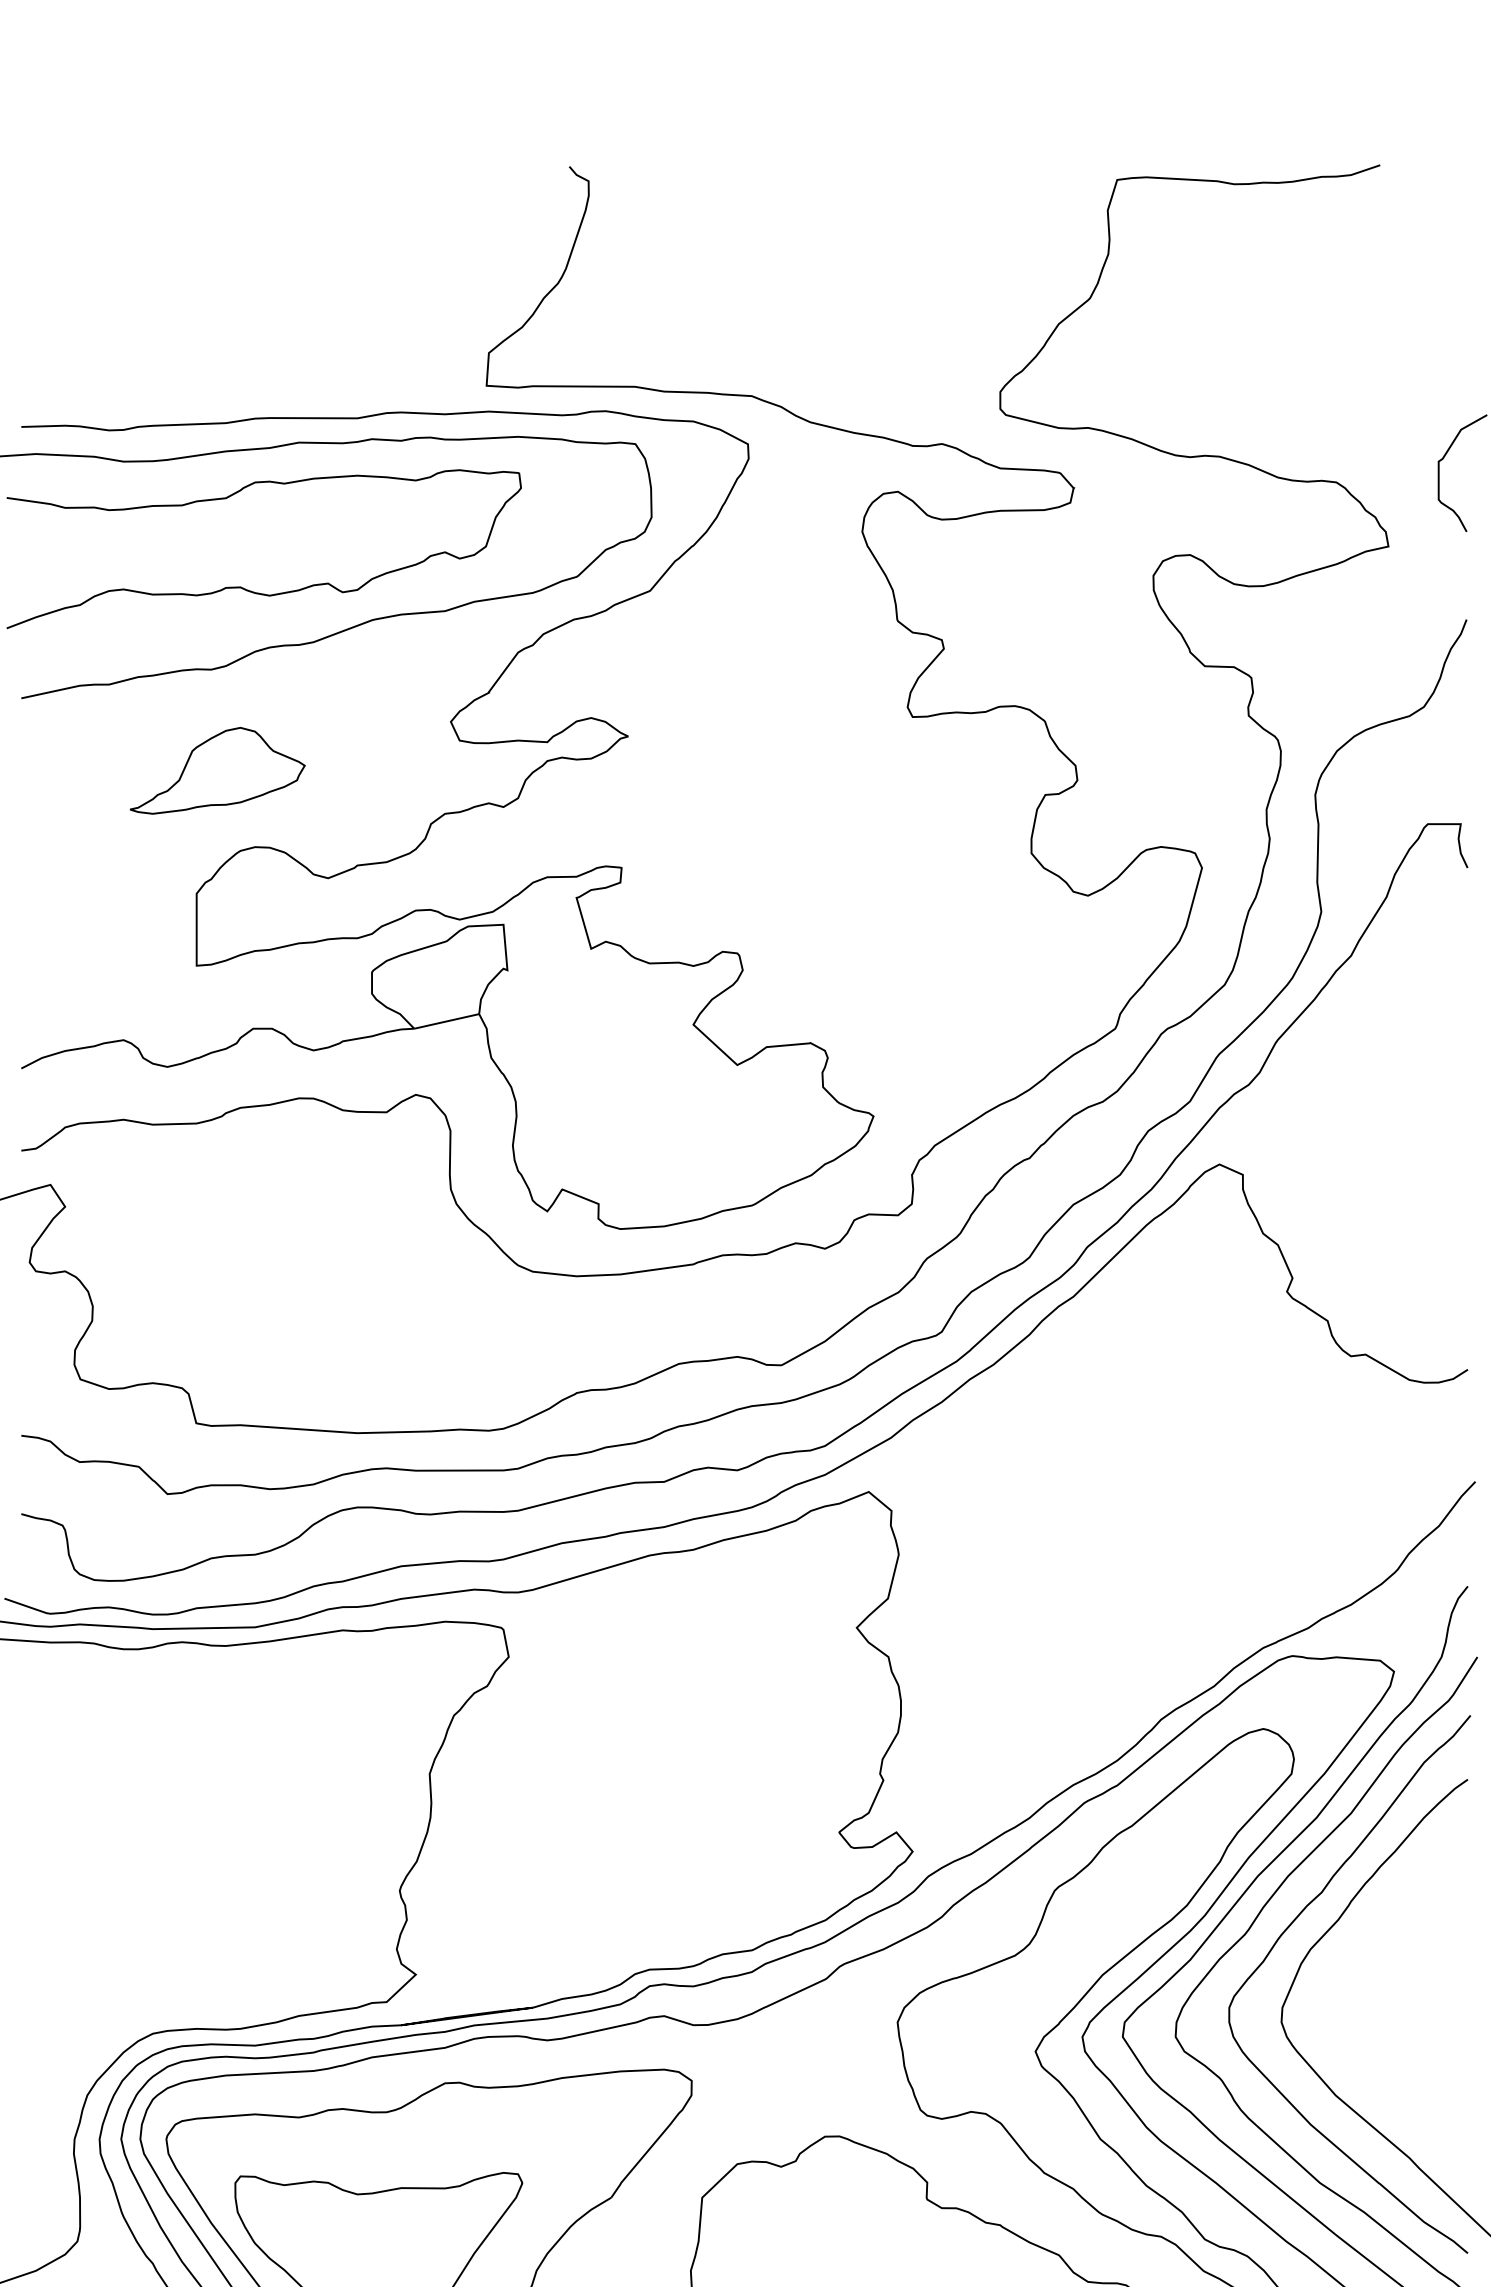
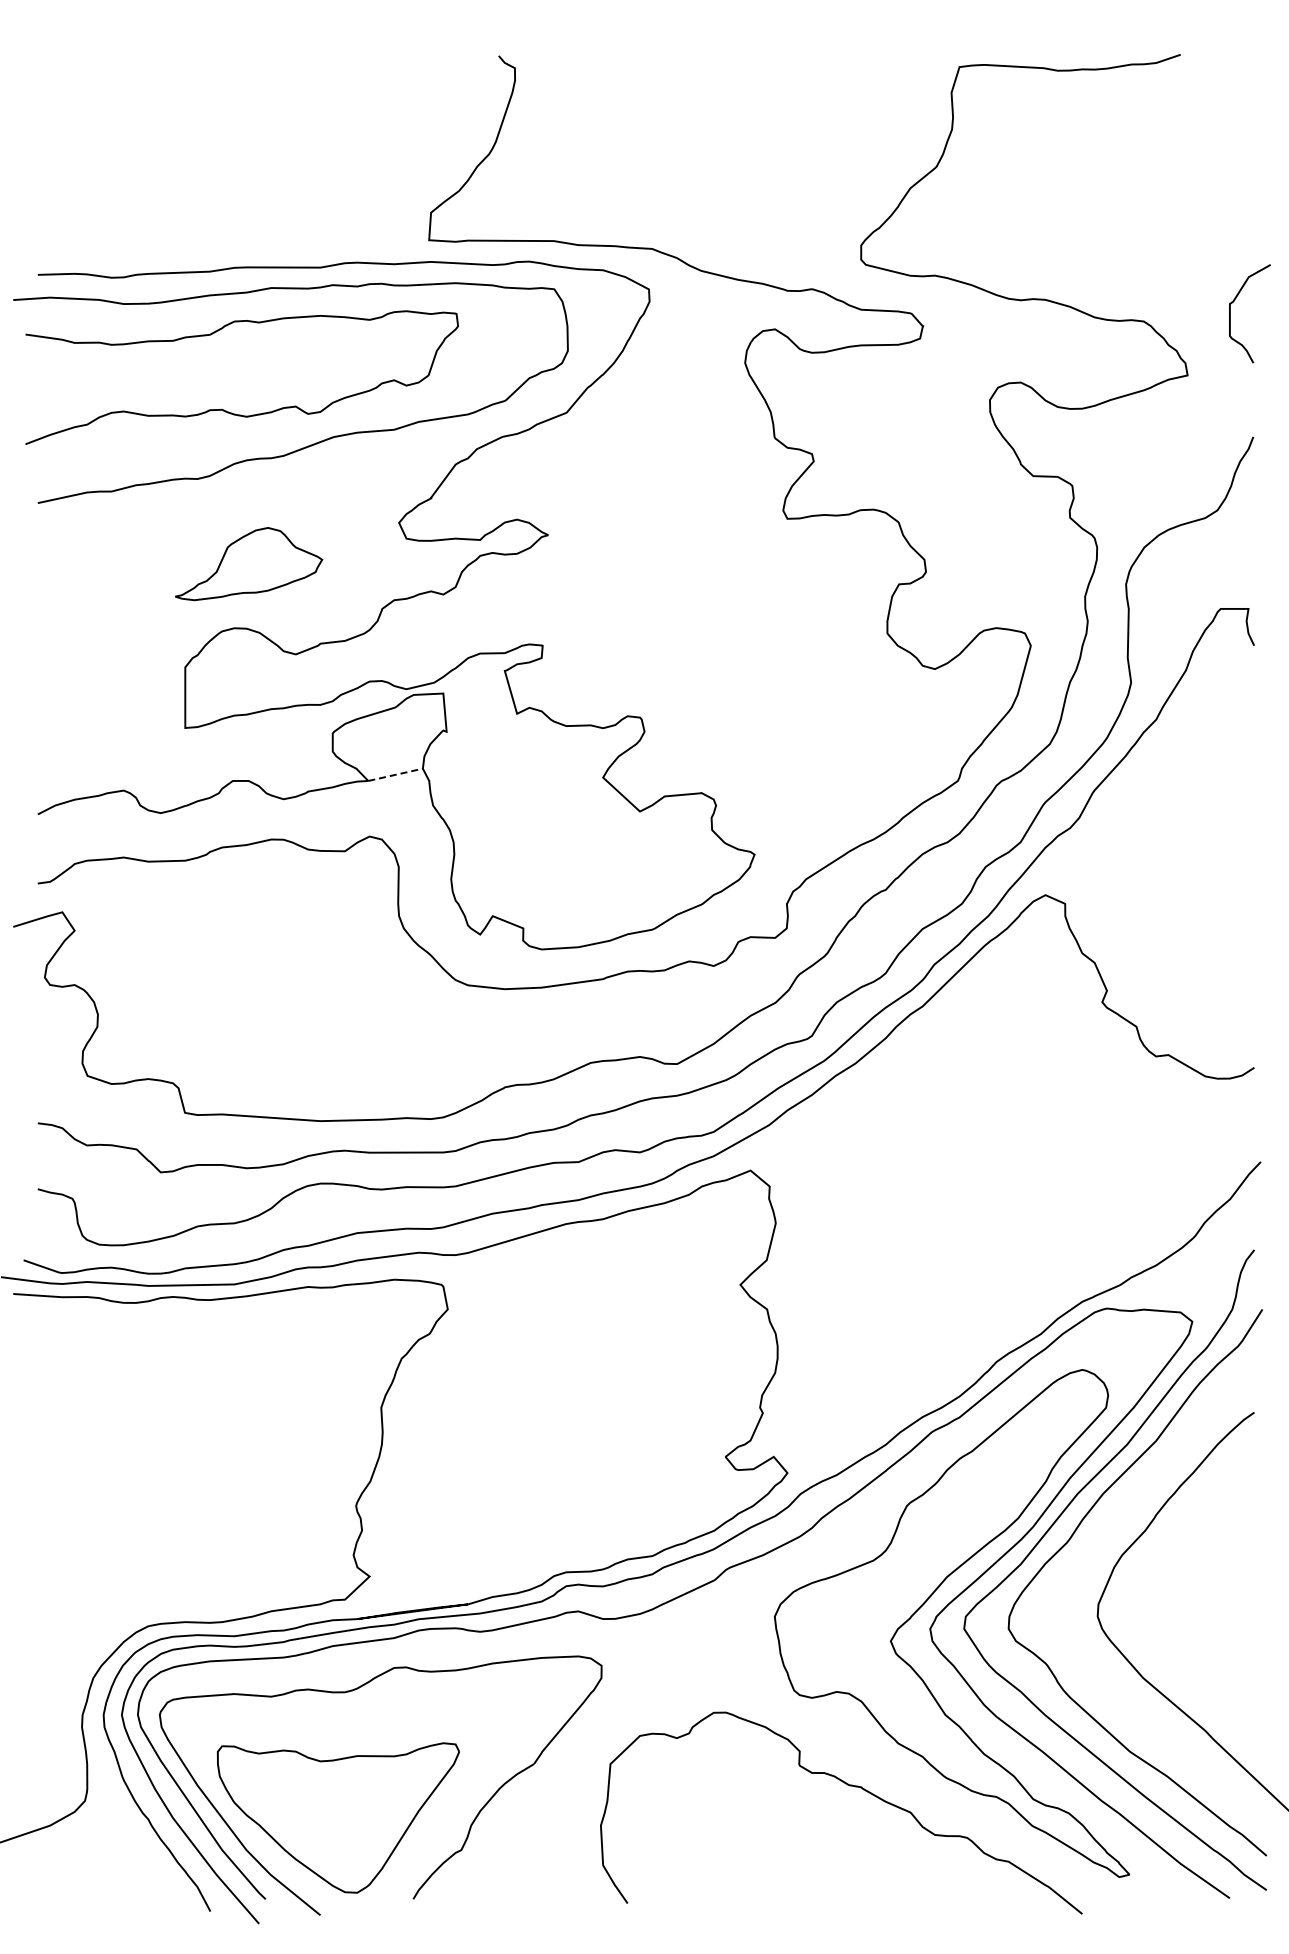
part: (218, 771) -> (249, 564), moved
line: (446, 1021) -> (395, 774), solid -> dashed
curve: (1287, 1930) -> (1102, 1539), removed

